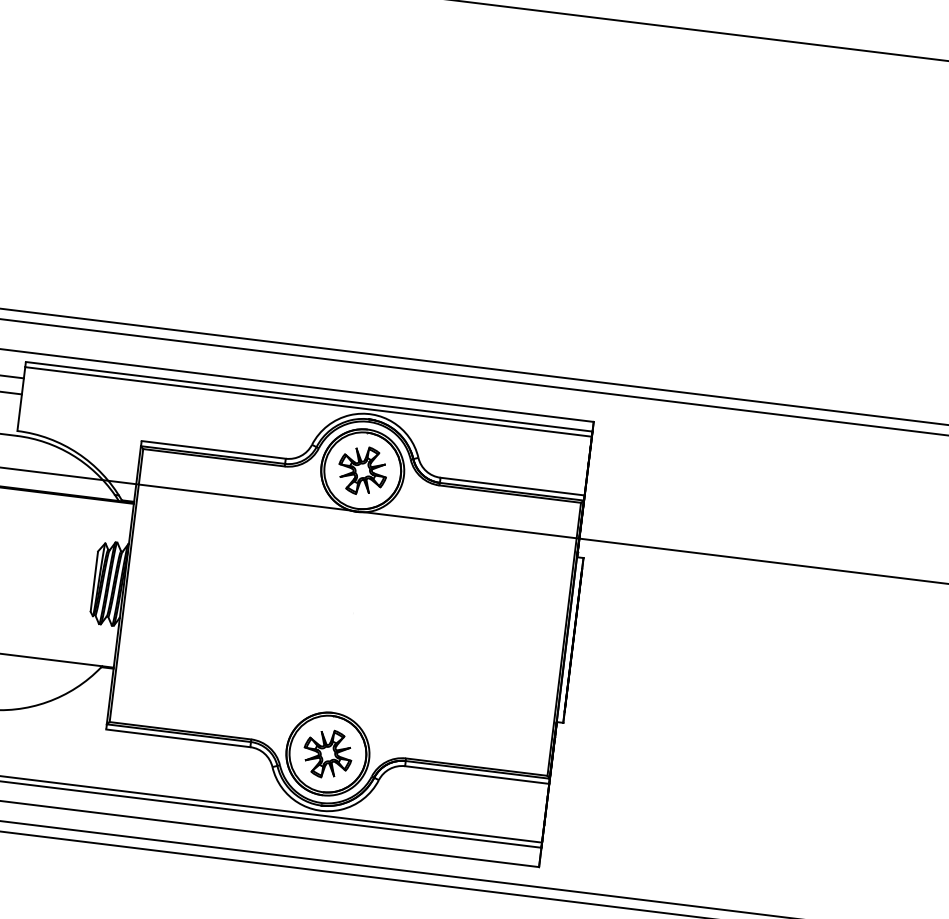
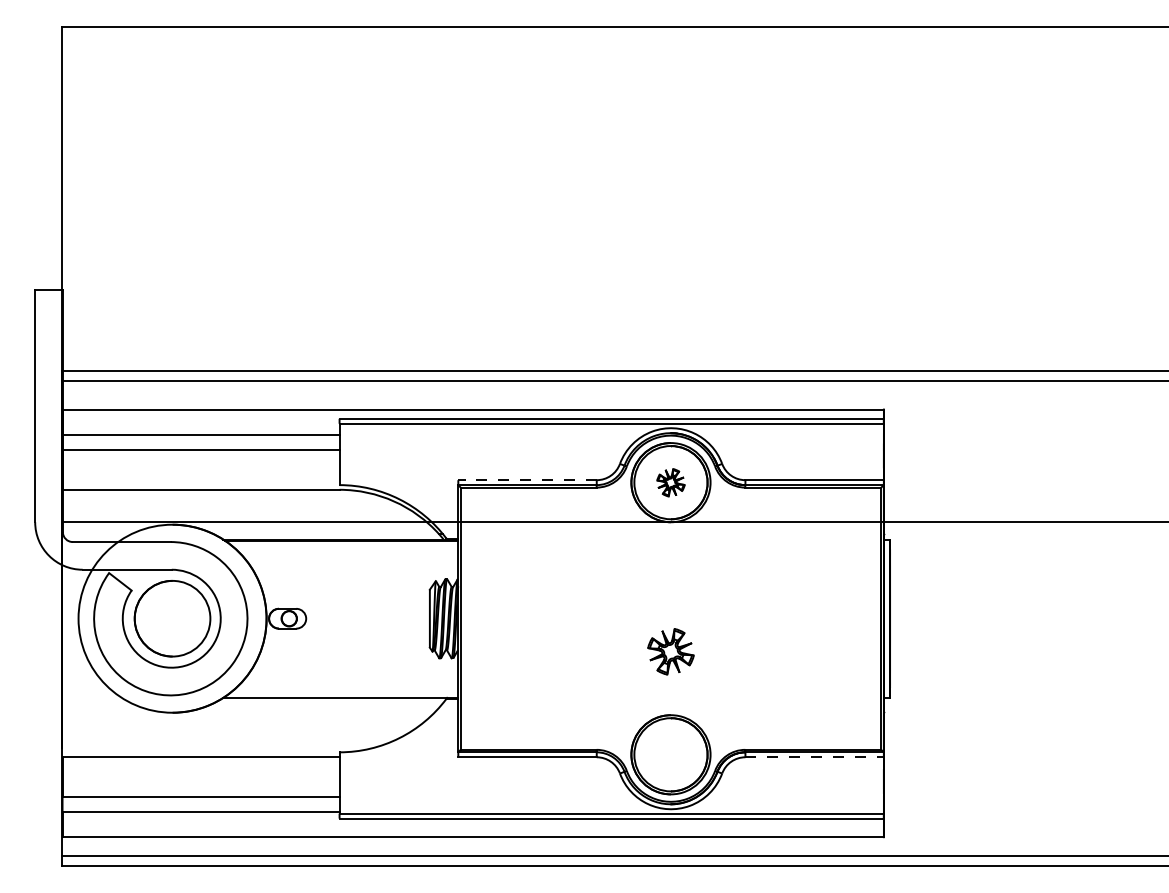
line: (213, 450) -> (527, 480), solid -> dashed
part: (362, 470) -> (670, 482), size x0.6
part: (327, 753) -> (670, 651), moved
line: (478, 775) -> (815, 757), solid -> dashed

